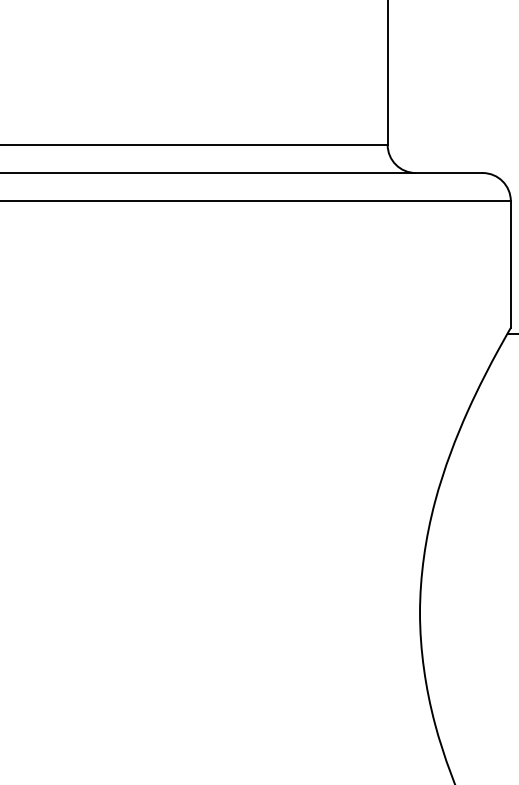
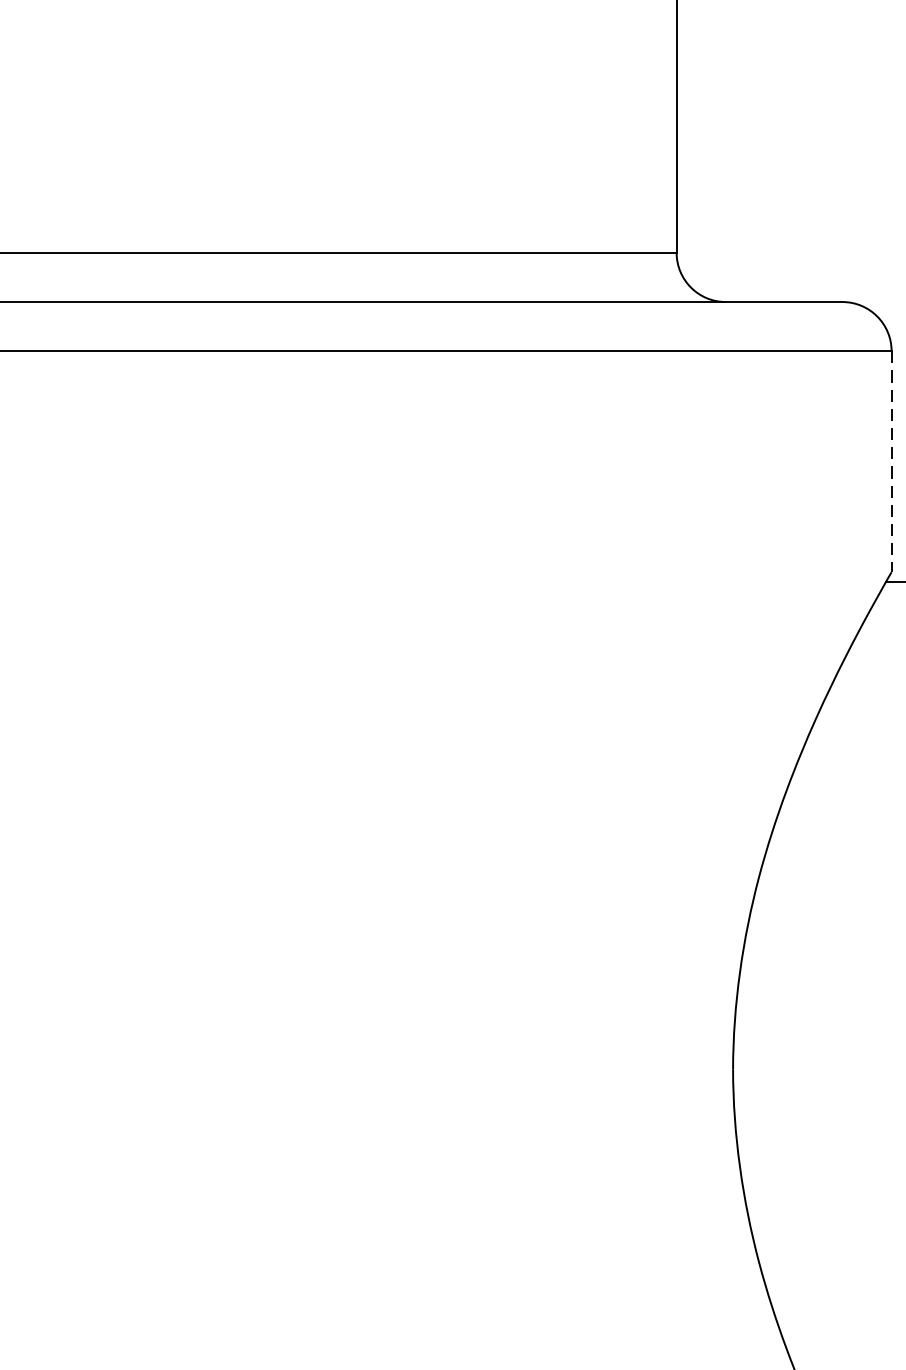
line: (510, 265) -> (890, 463), solid -> dashed

